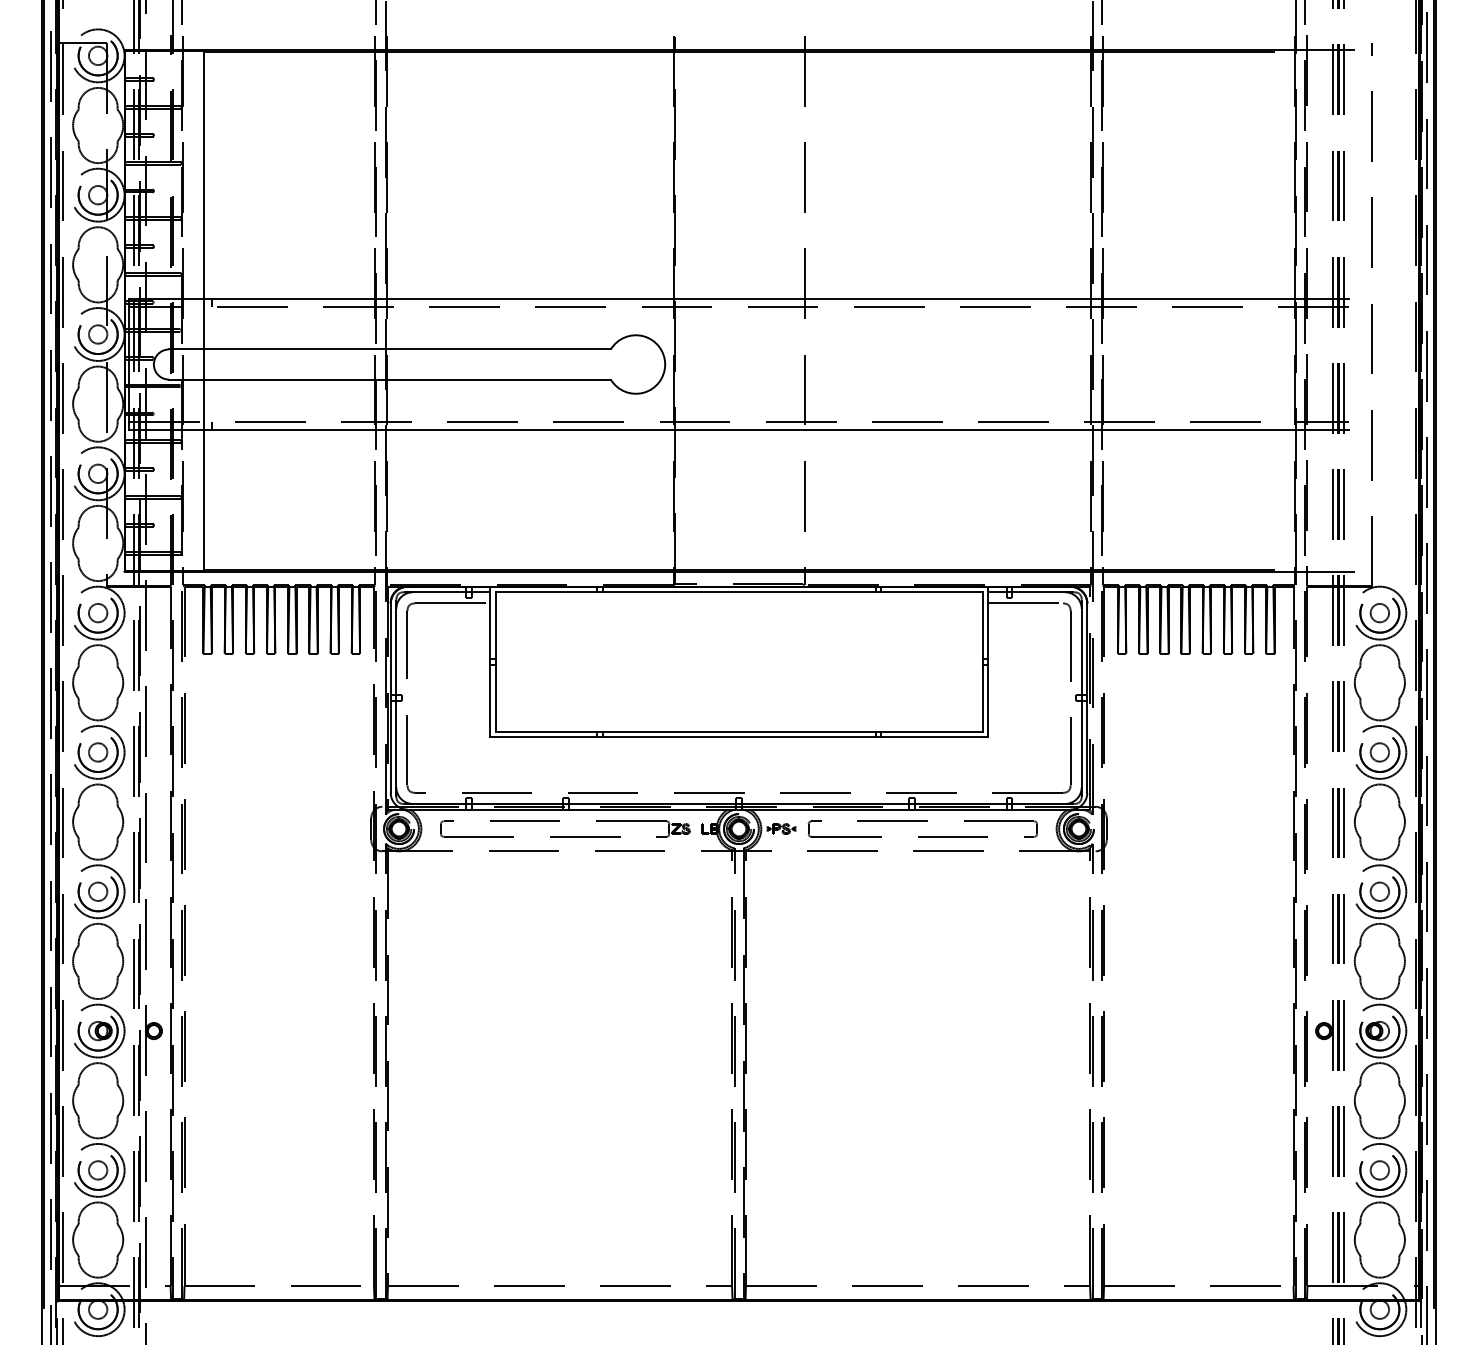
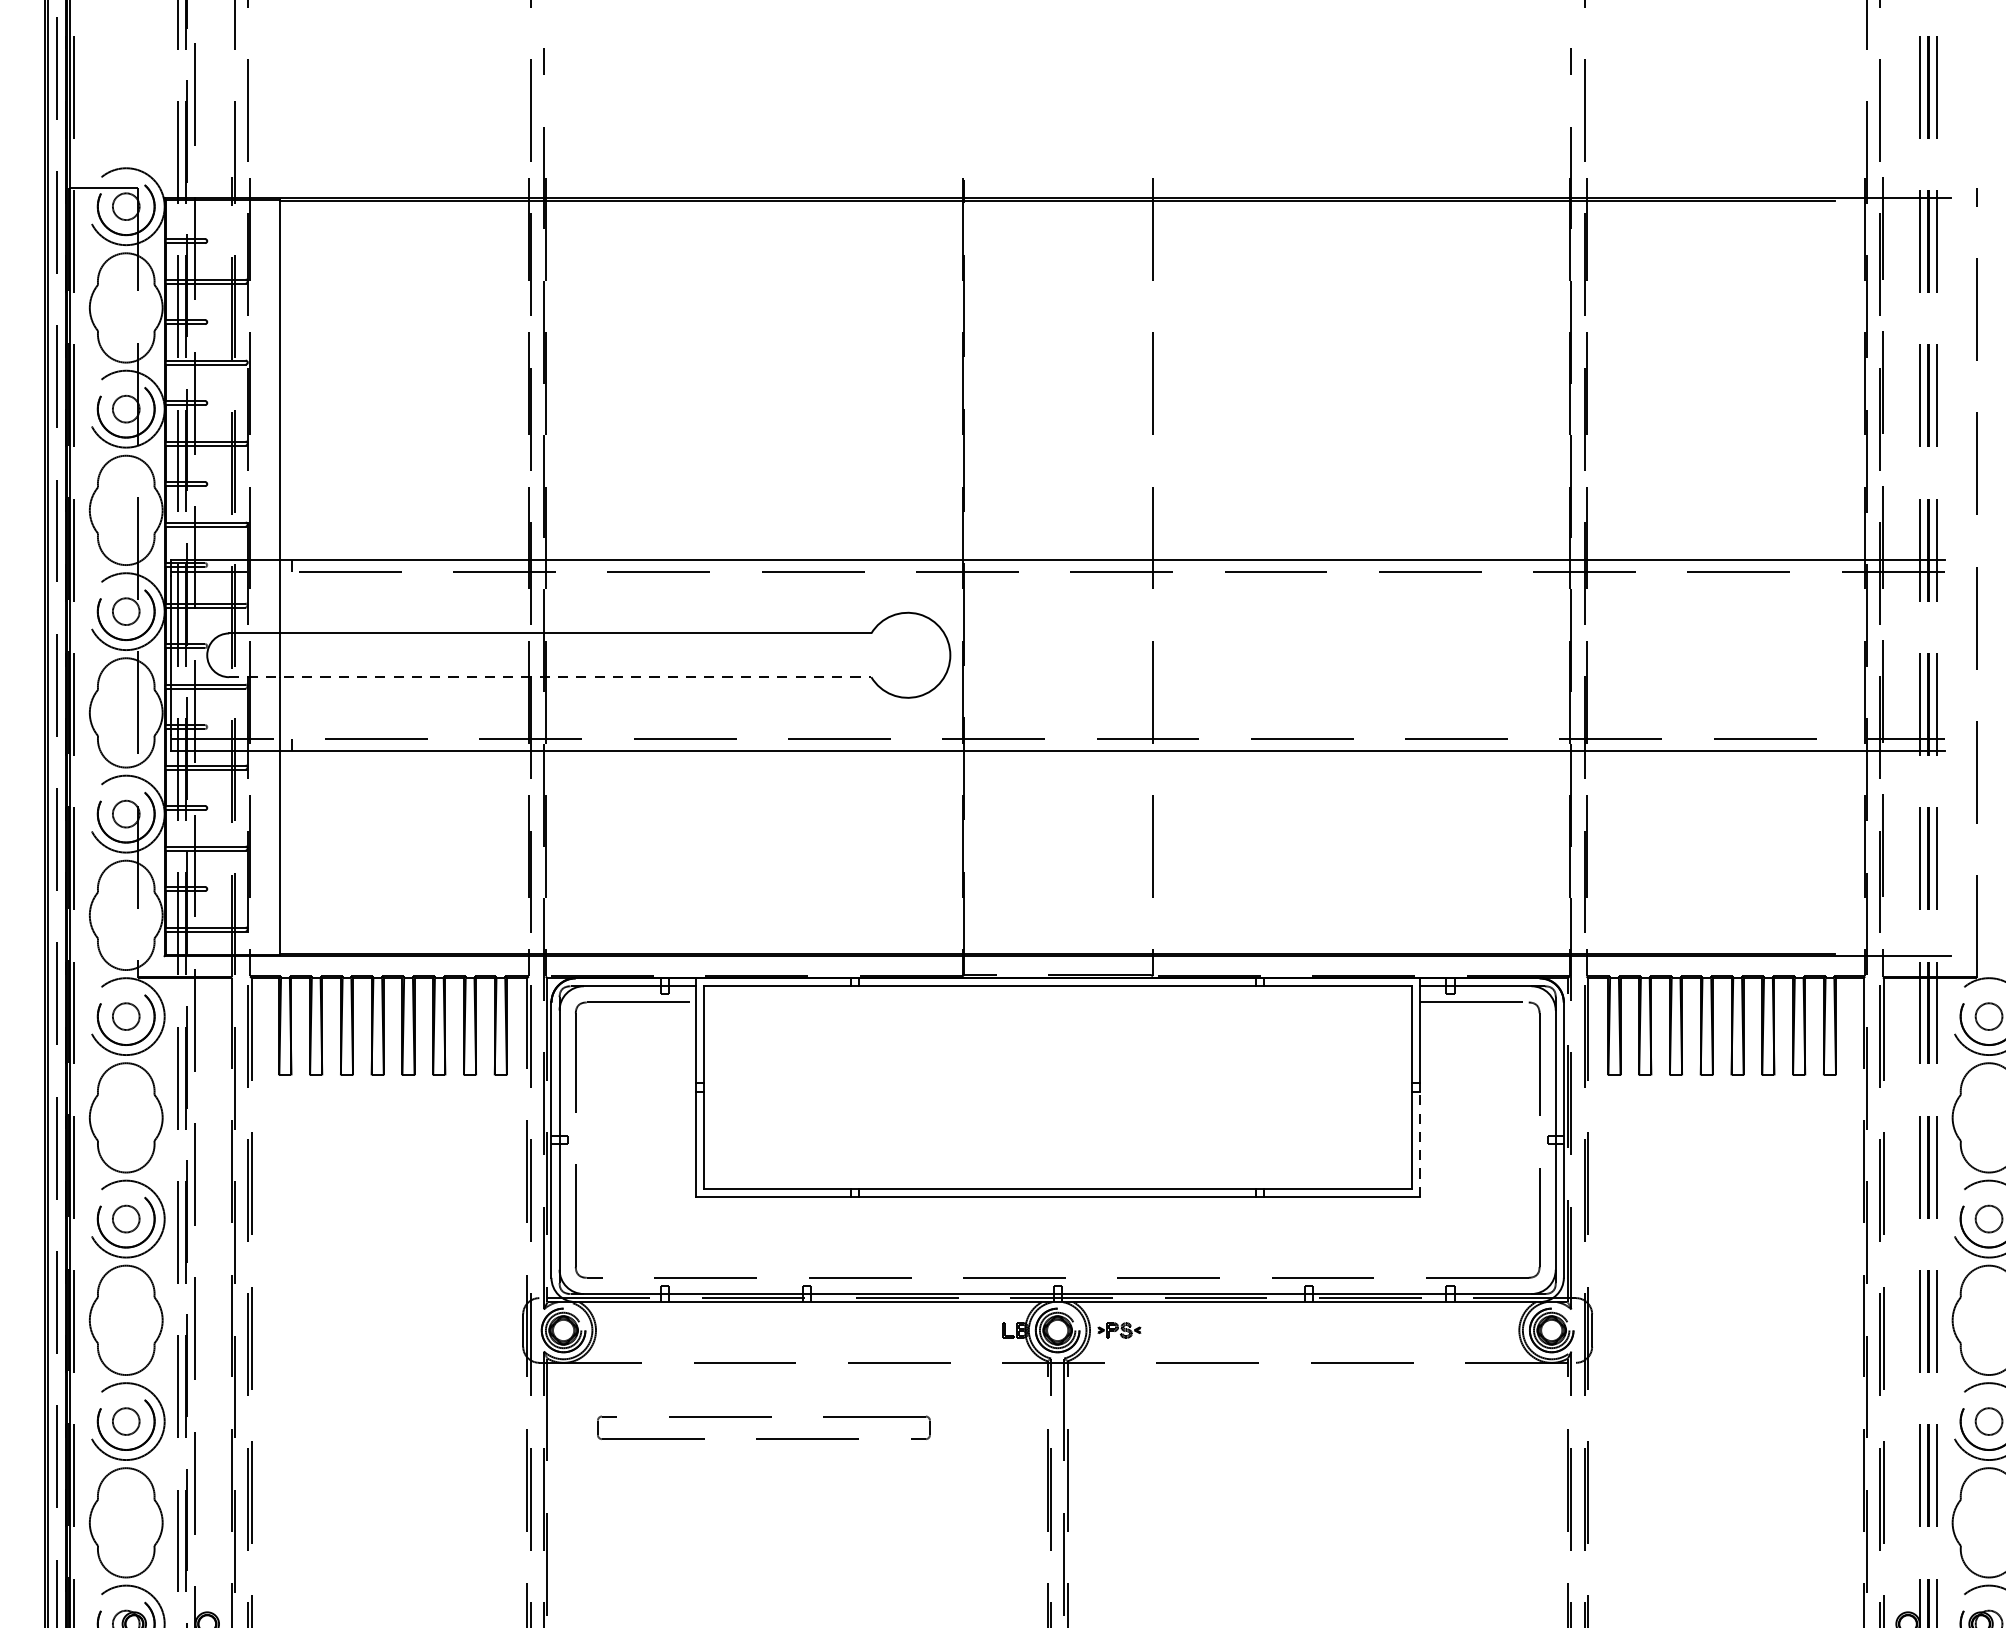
line: (389, 379) -> (549, 677), solid -> dashed
line: (988, 700) -> (1420, 1143), solid -> dashed
part: (922, 821) -> (763, 1416), moved
part: (565, 836) -> (805, 1341), removed

